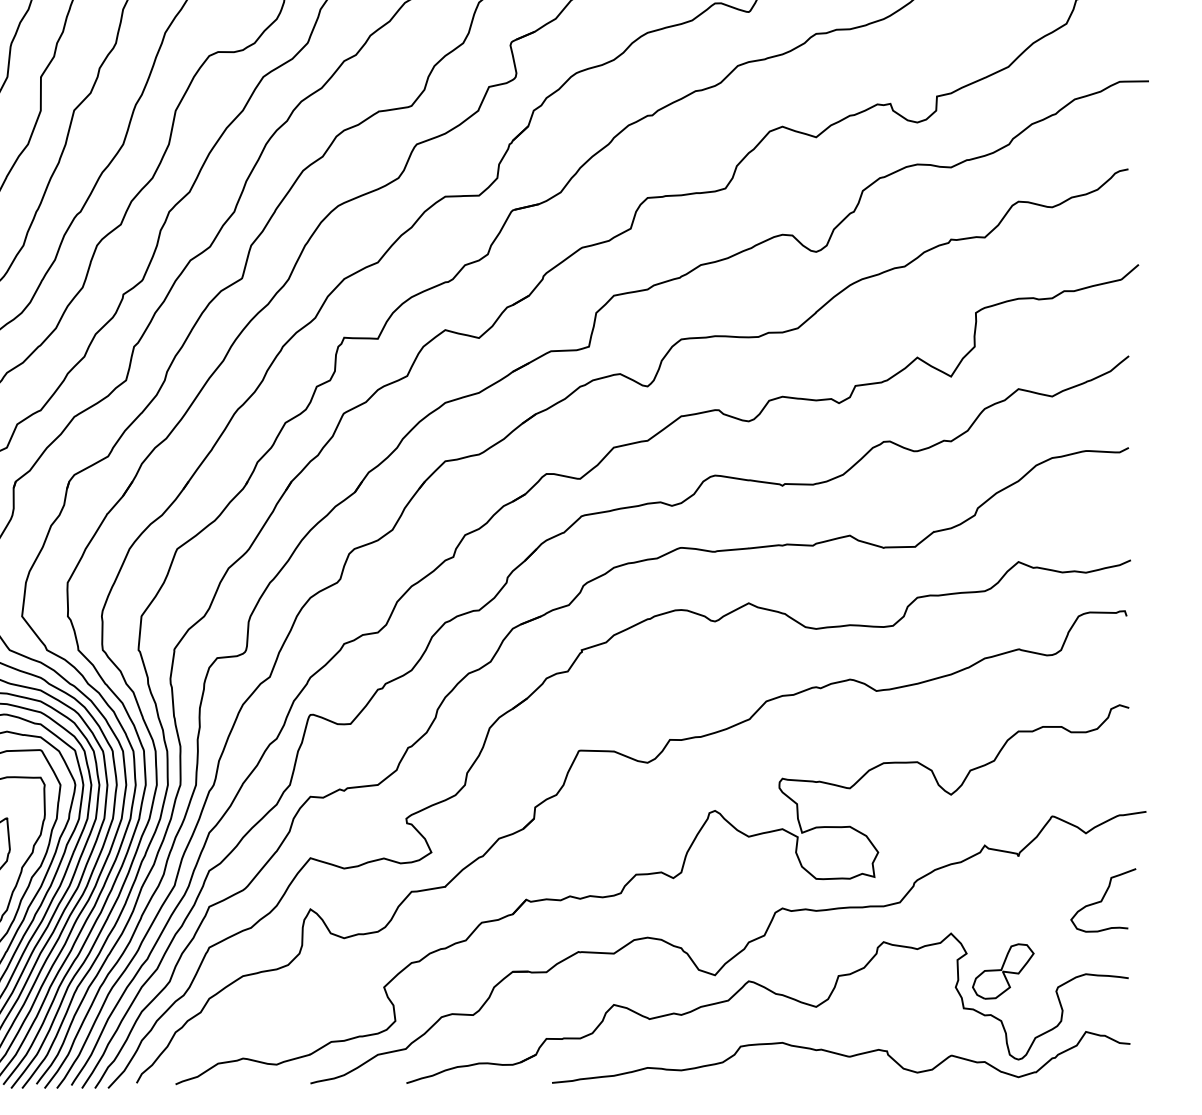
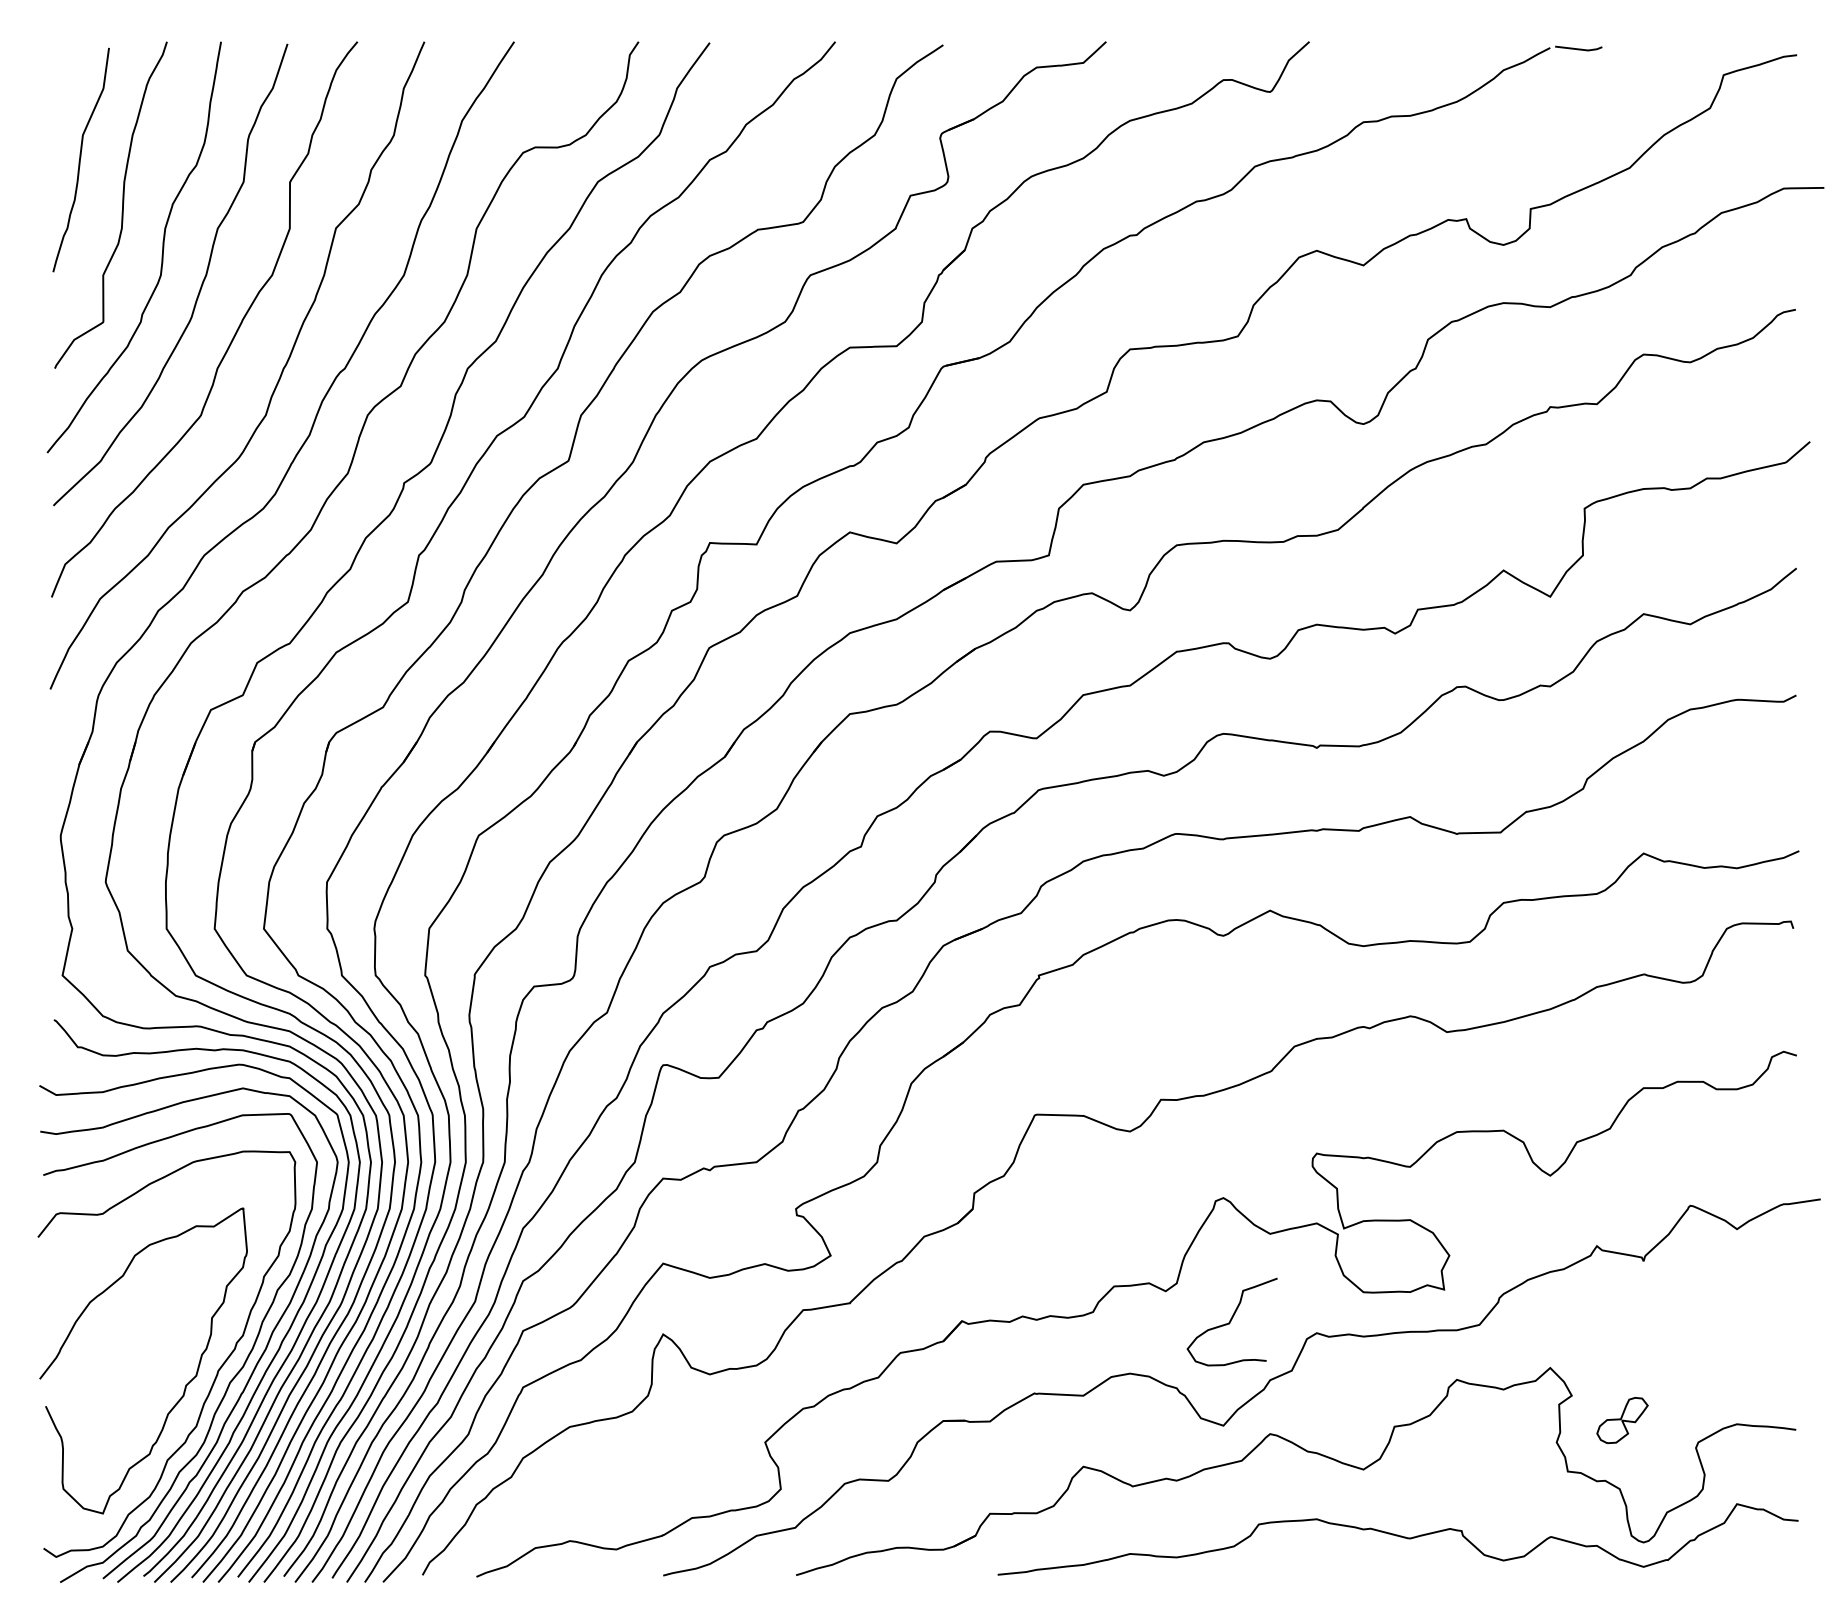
curve: (1102, 900) -> (1231, 1321), moved
part: (1003, 971) -> (1622, 1420), size x0.6

